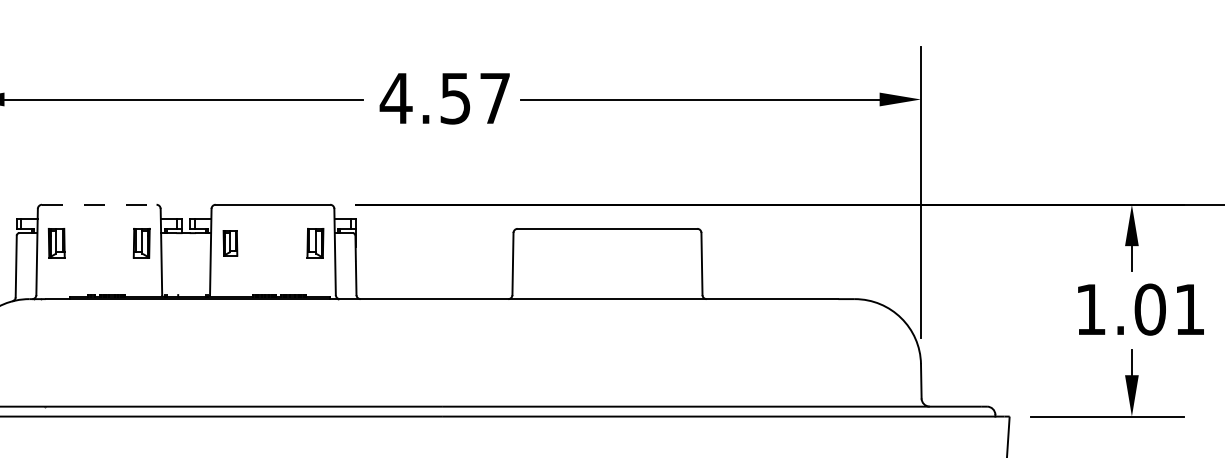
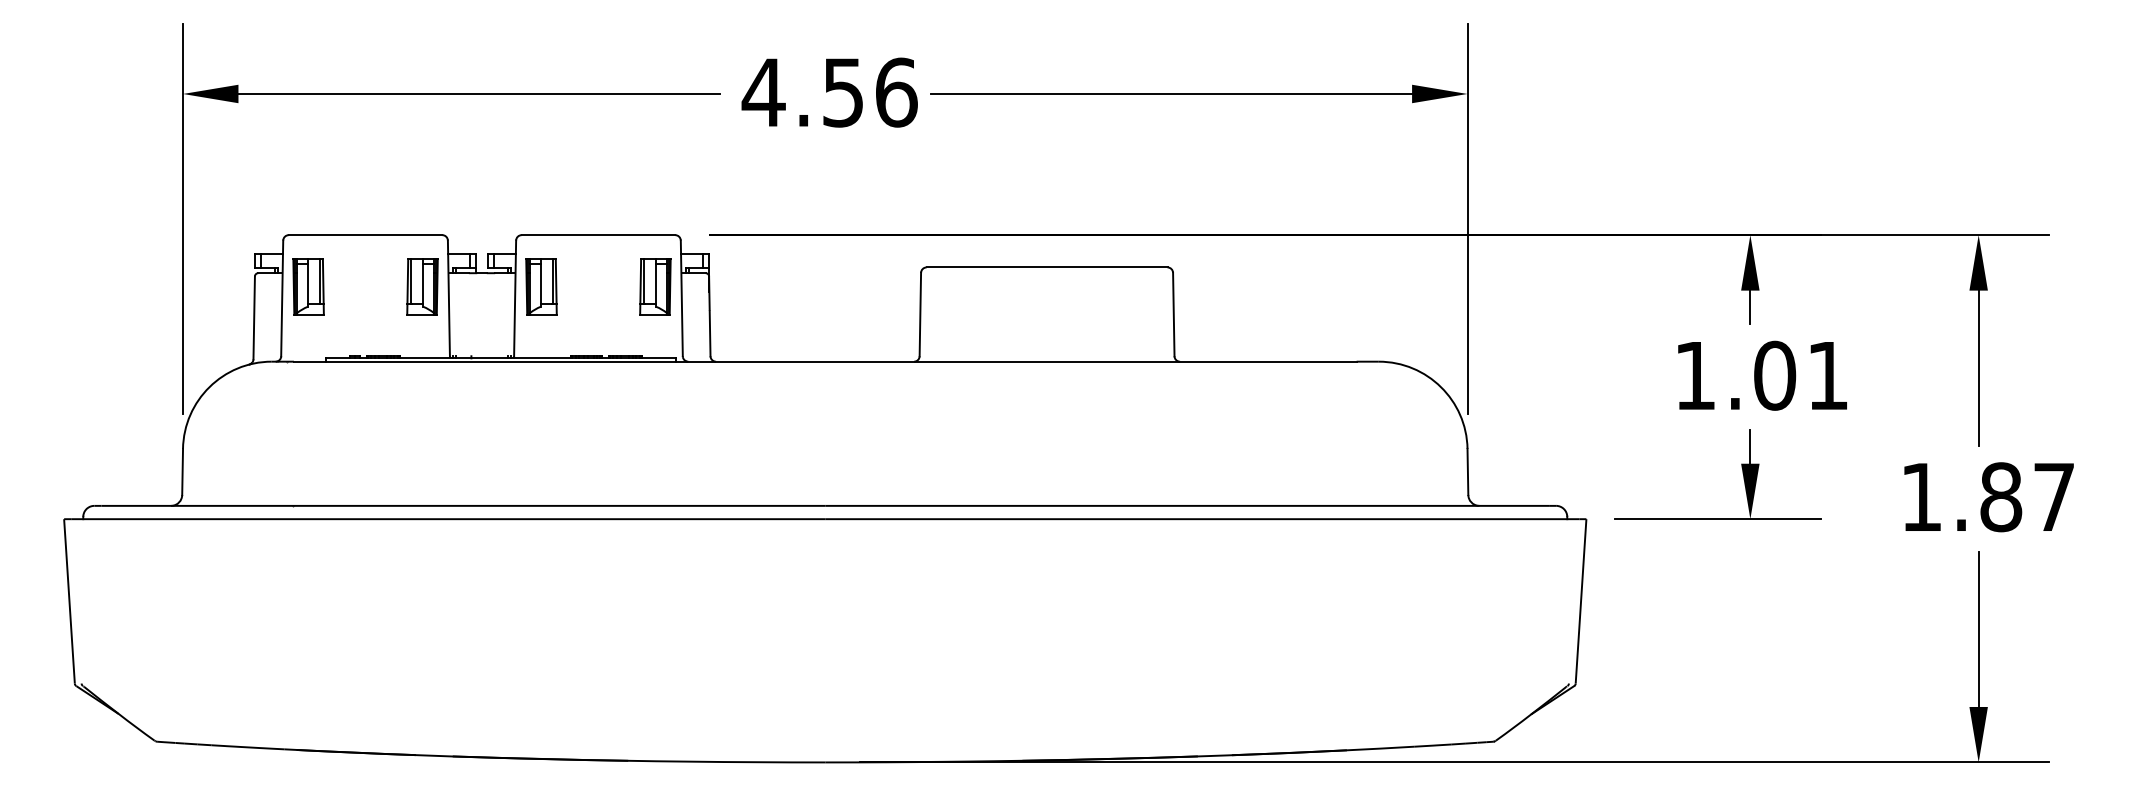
text: (495, 98) -> (896, 92), 4.57 -> 4.56
line: (99, 205) -> (365, 235), dashed -> solid
part: (56, 243) -> (308, 286), size x1.43
part: (141, 243) -> (422, 286), size x1.43
part: (230, 243) -> (541, 286), size x1.67
part: (315, 243) -> (655, 286), size x1.43

